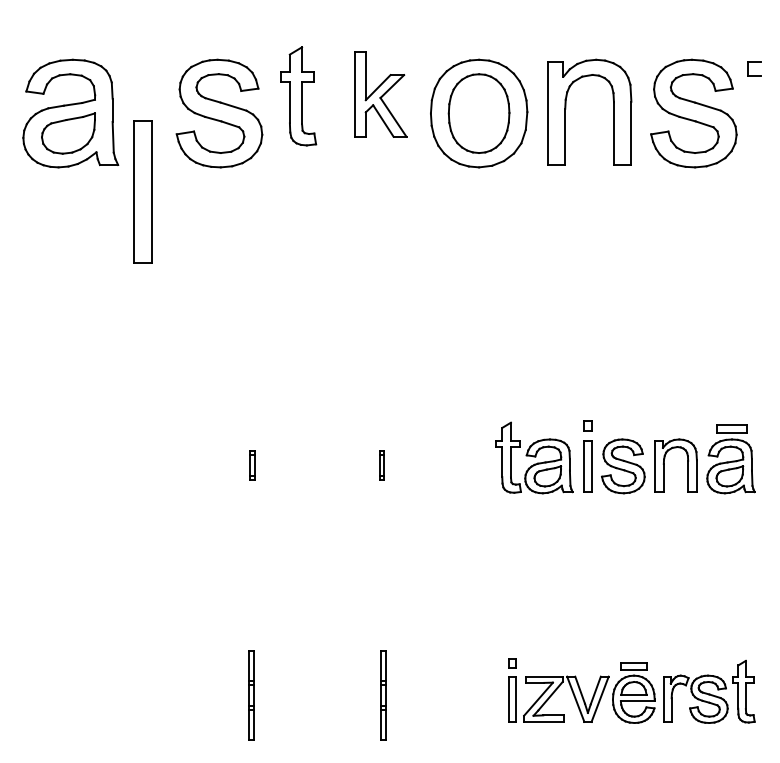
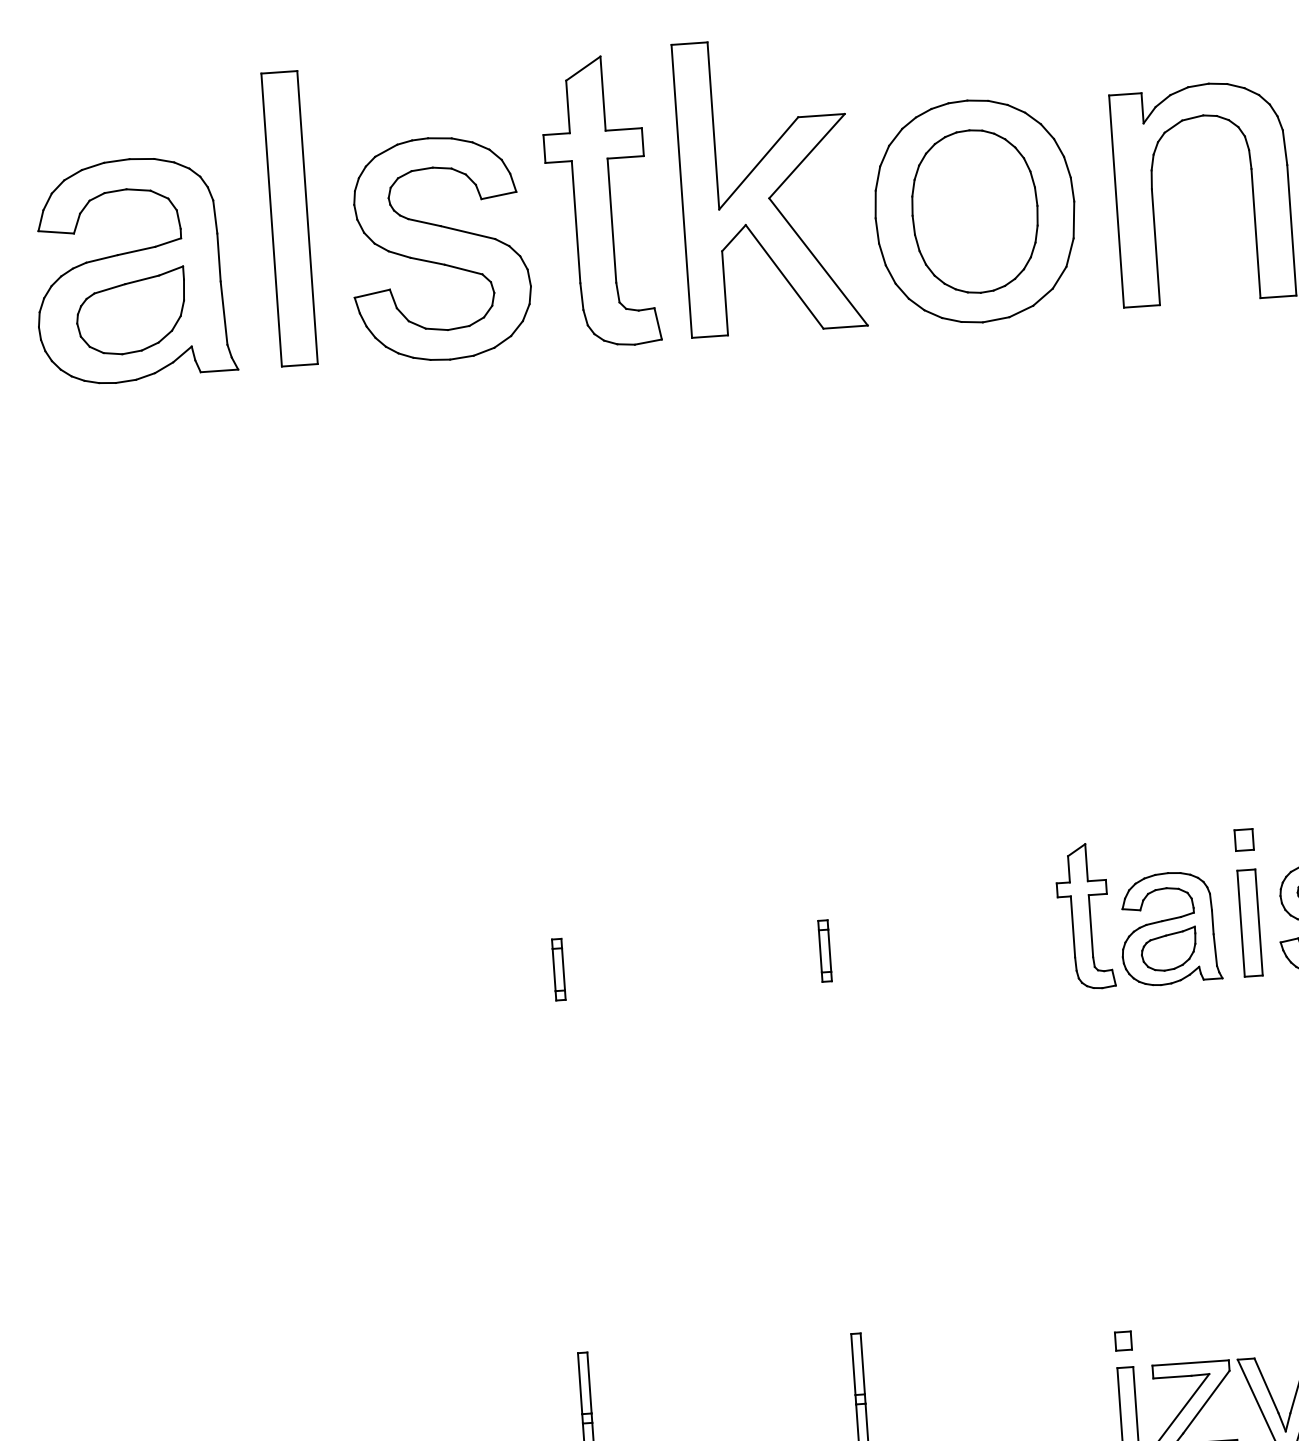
part: (380, 94) -> (768, 186), size x1.67
part: (298, 96) -> (600, 202), size x1.43
part: (142, 191) -> (288, 217), moved

